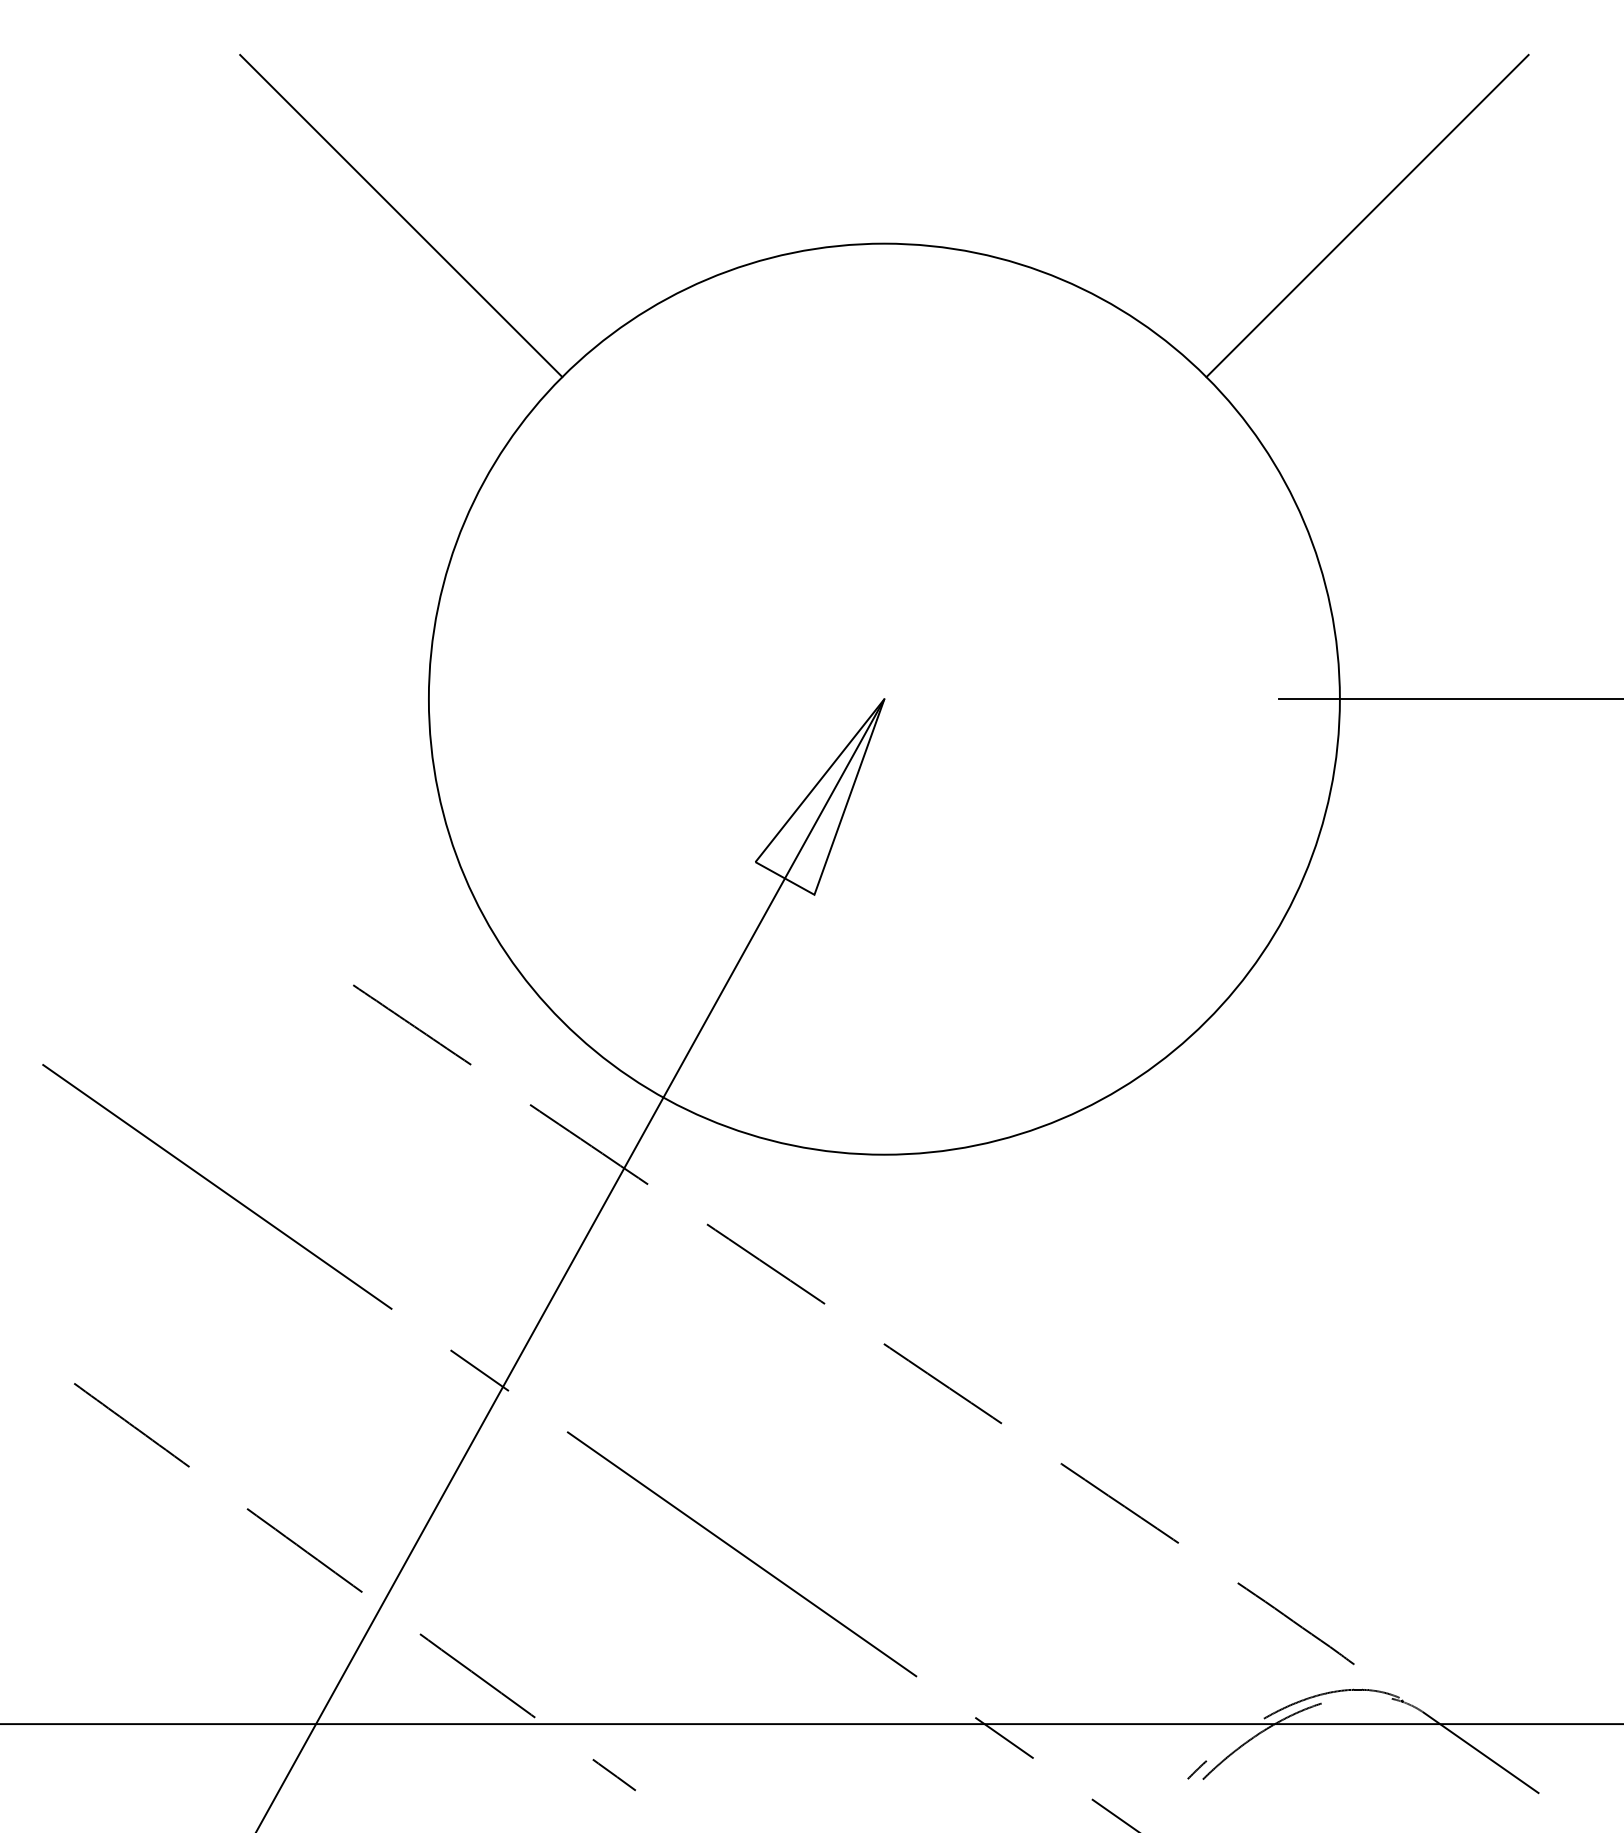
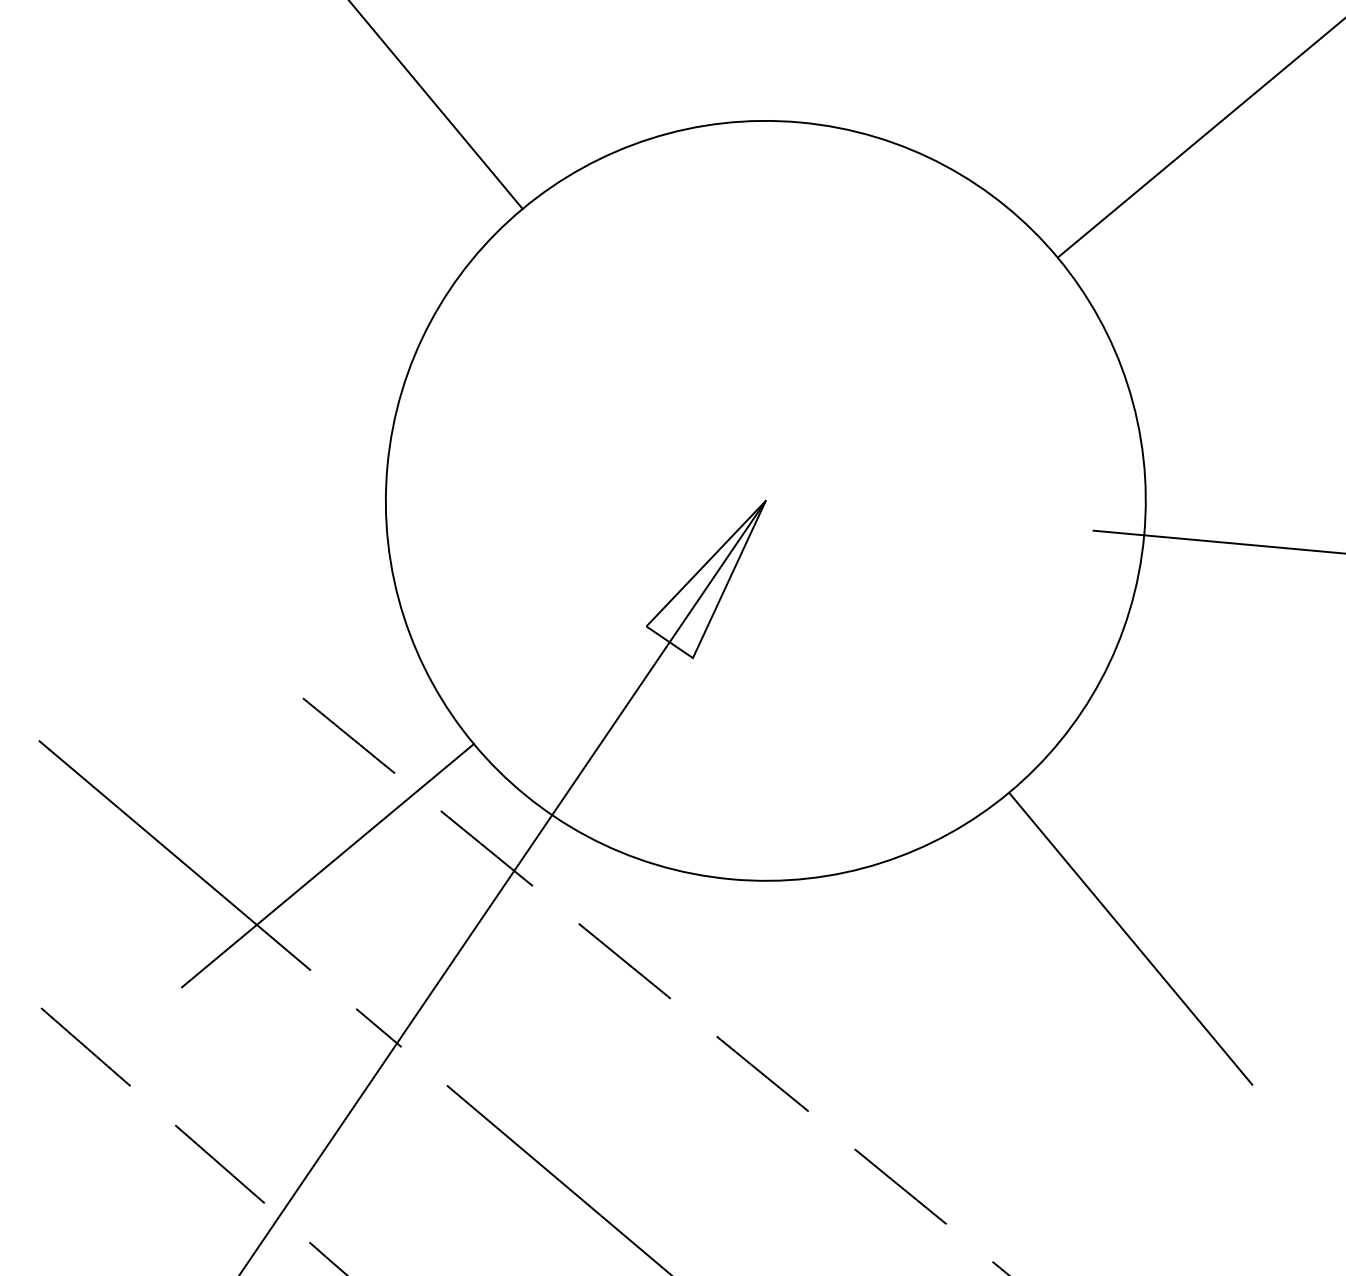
line: (401, 1182) -> (328, 865), added
line: (1367, 1182) -> (1130, 938), added

